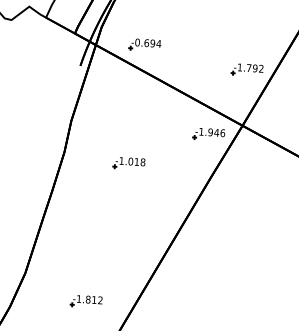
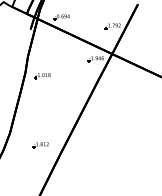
part: (128, 164) -> (42, 76), moved

